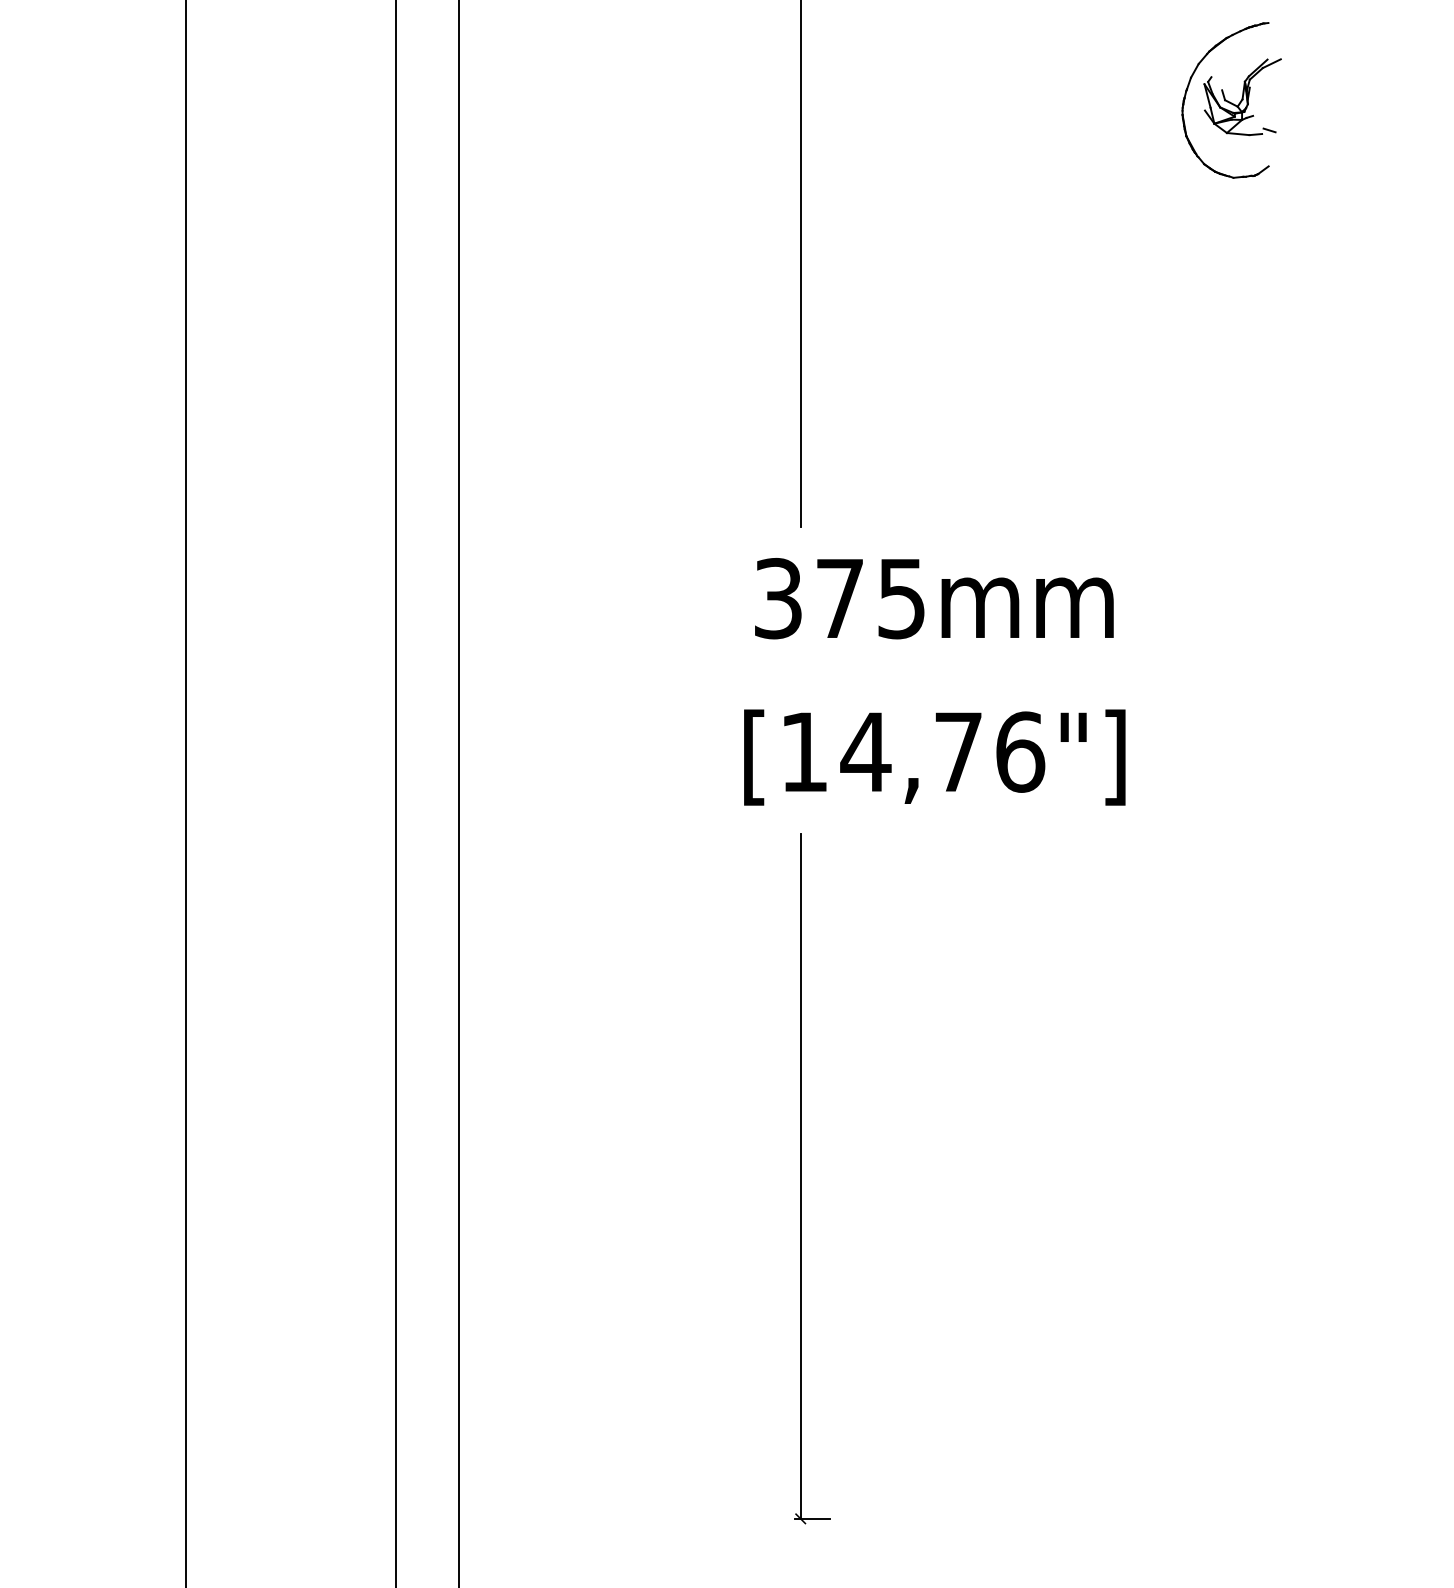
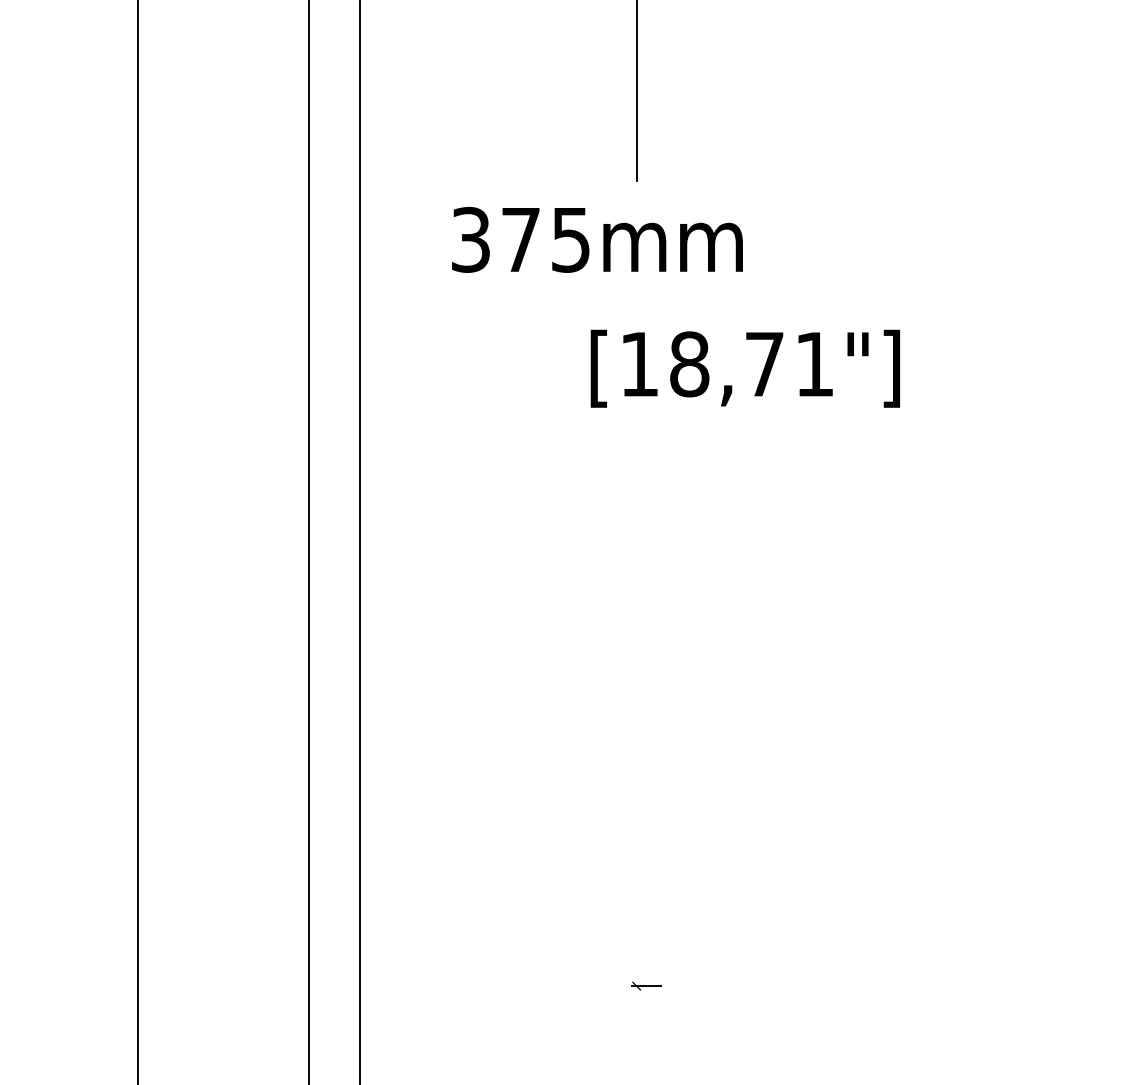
text: (934, 598) -> (597, 239), moved
text: (942, 751) -> (751, 363), [14,76"] -> [18,71"]
line: (800, 1175) -> (636, 707), removed

